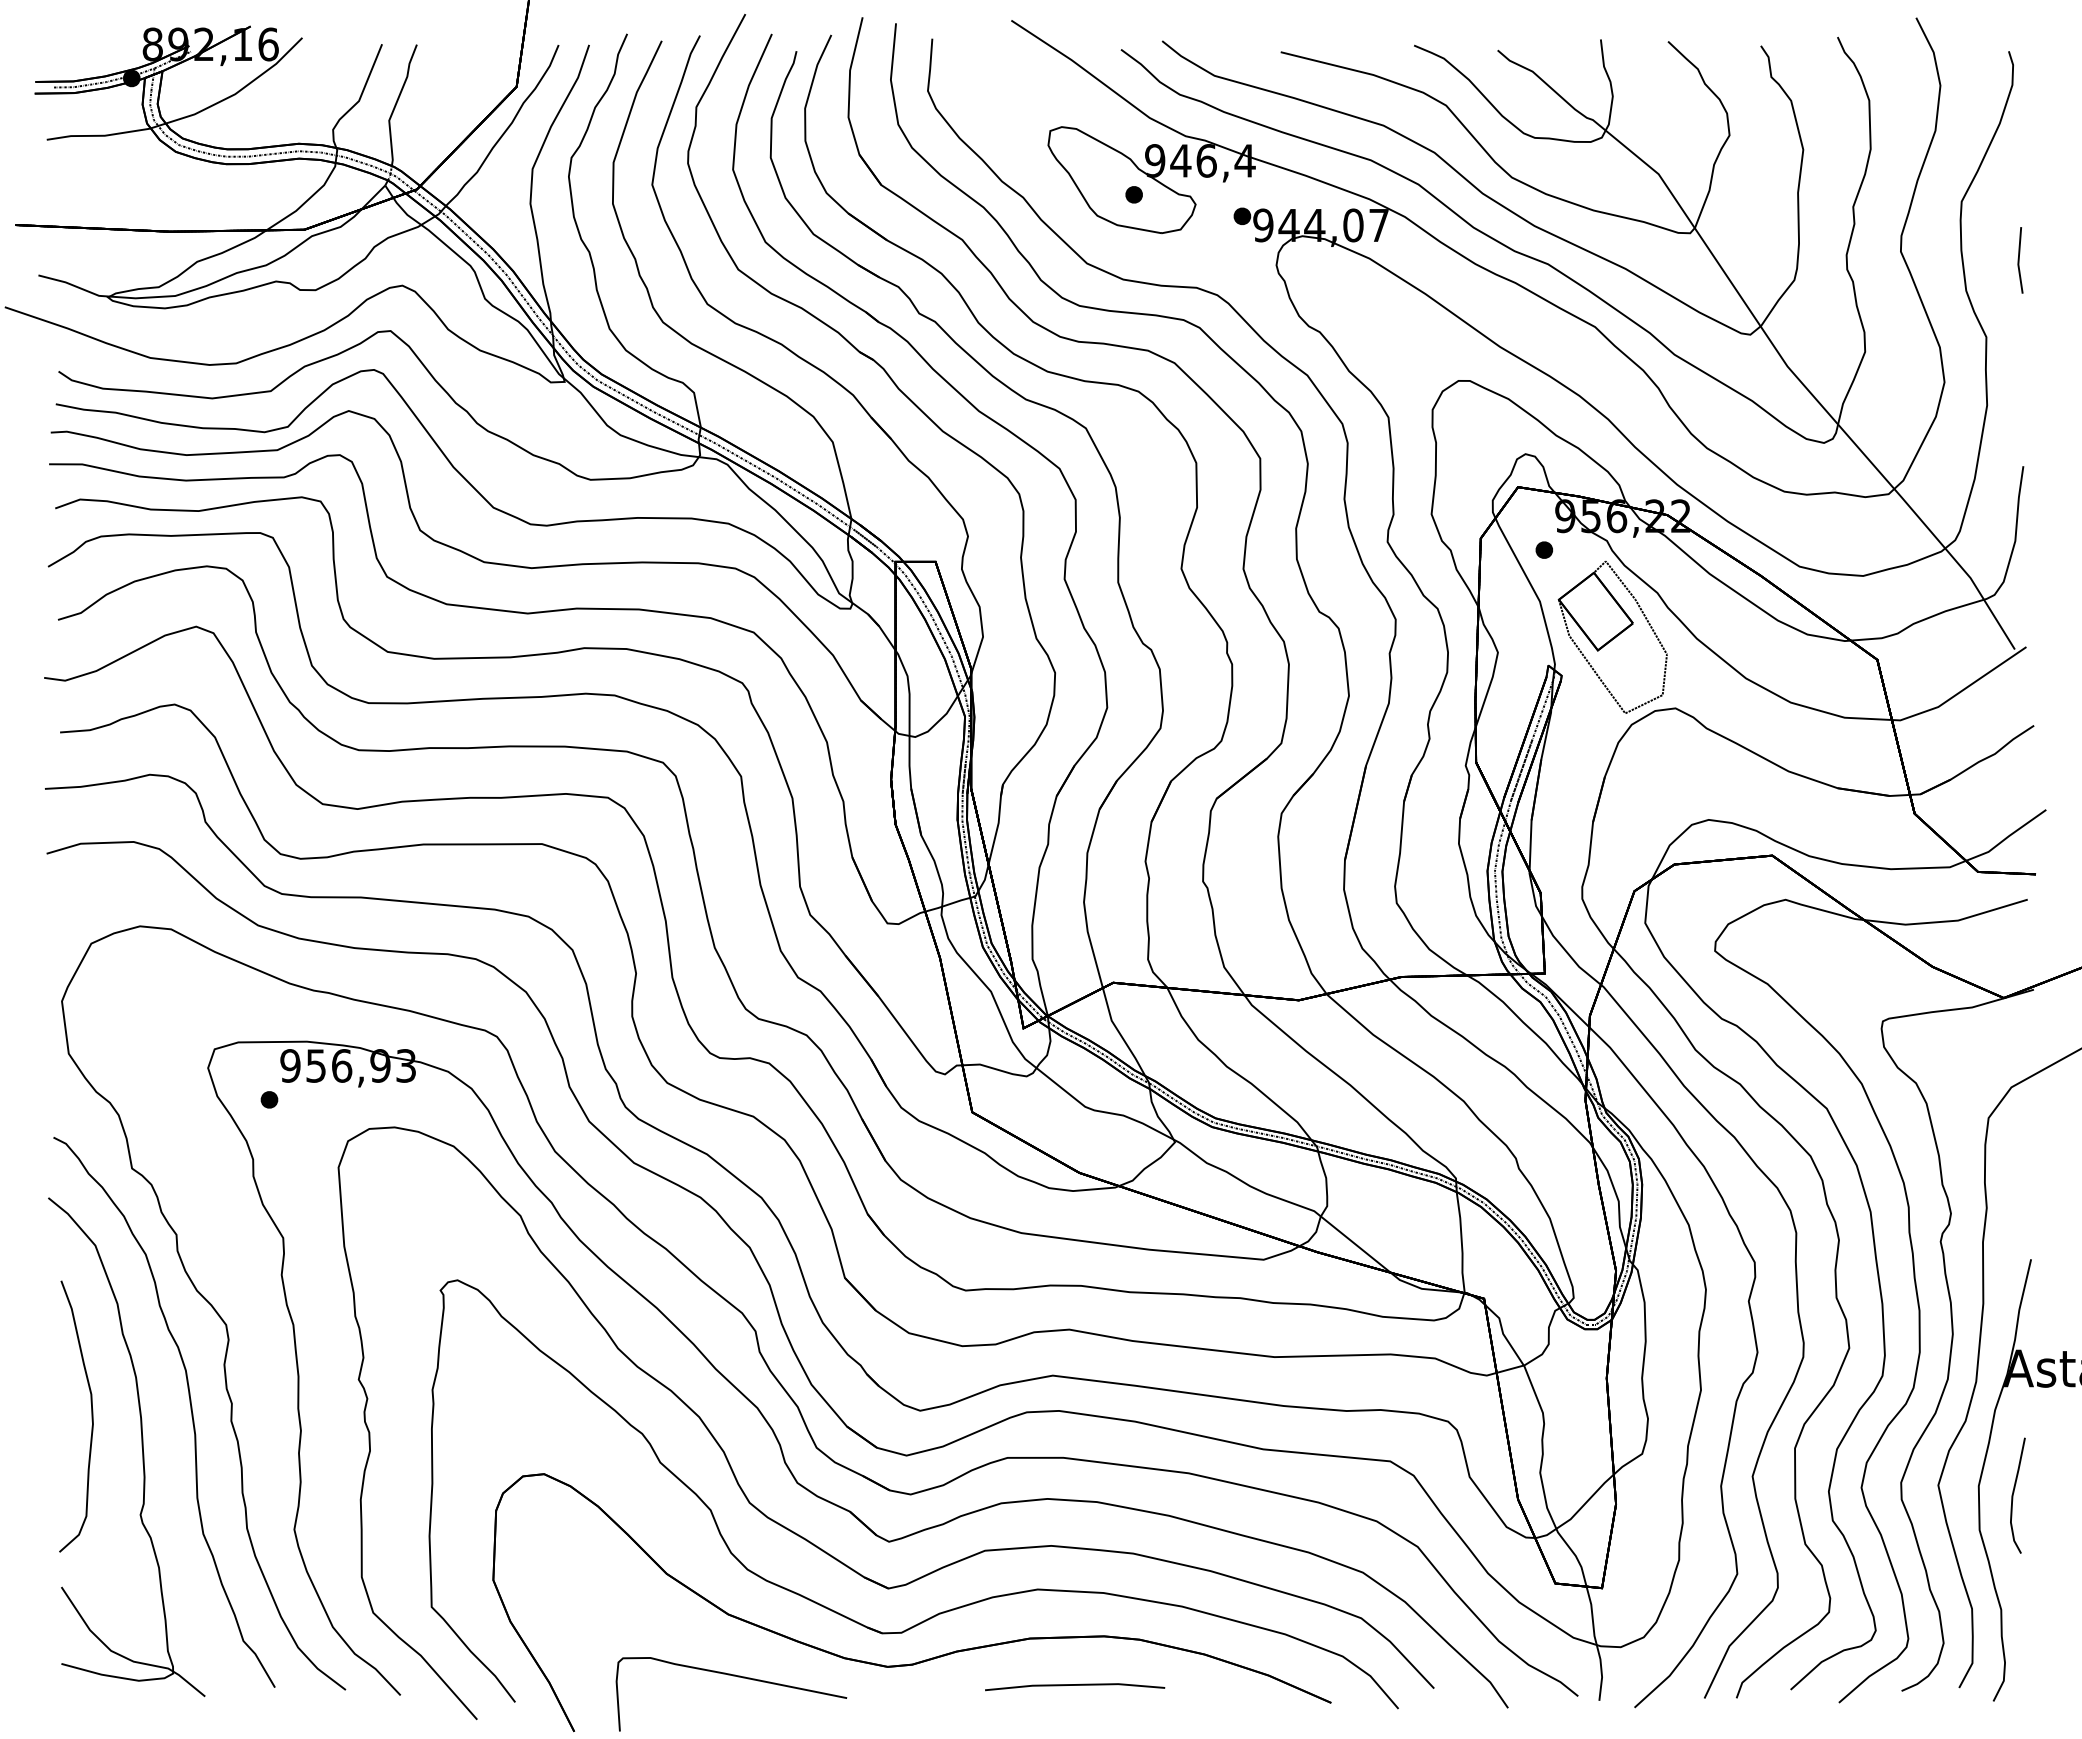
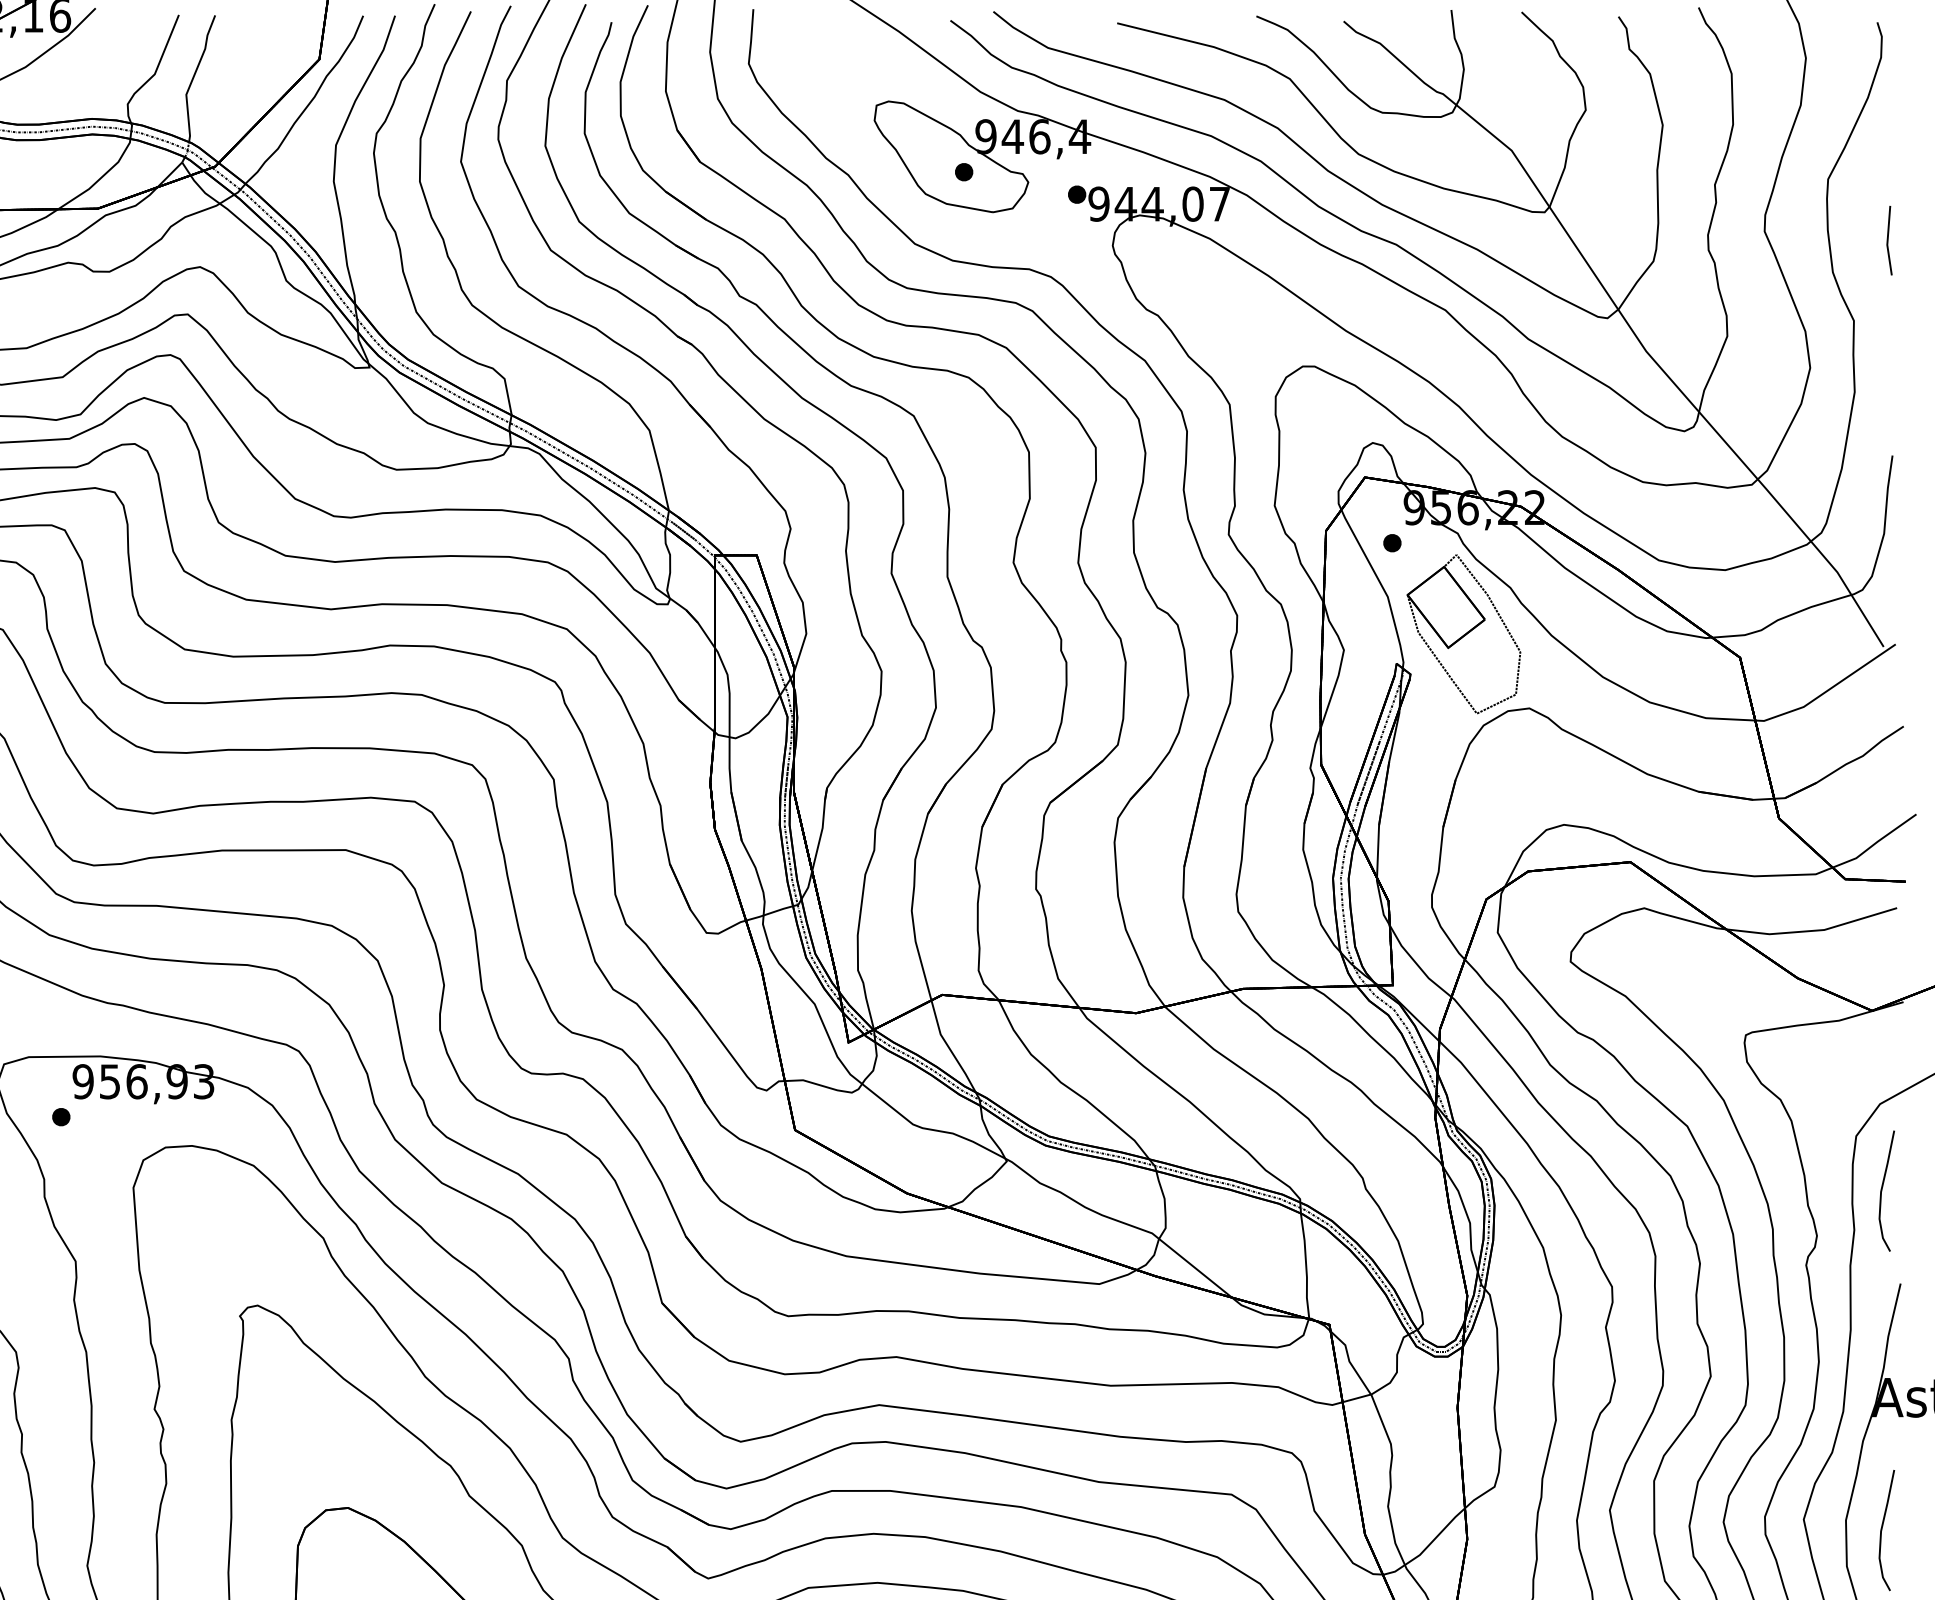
curve: (2013, 1170) -> (1882, 1190), added

